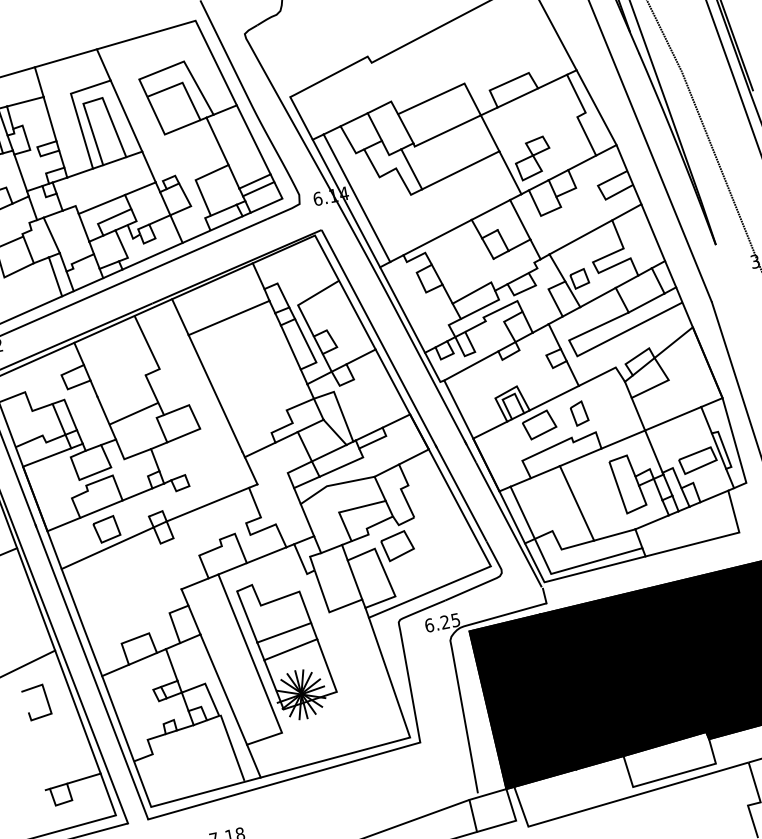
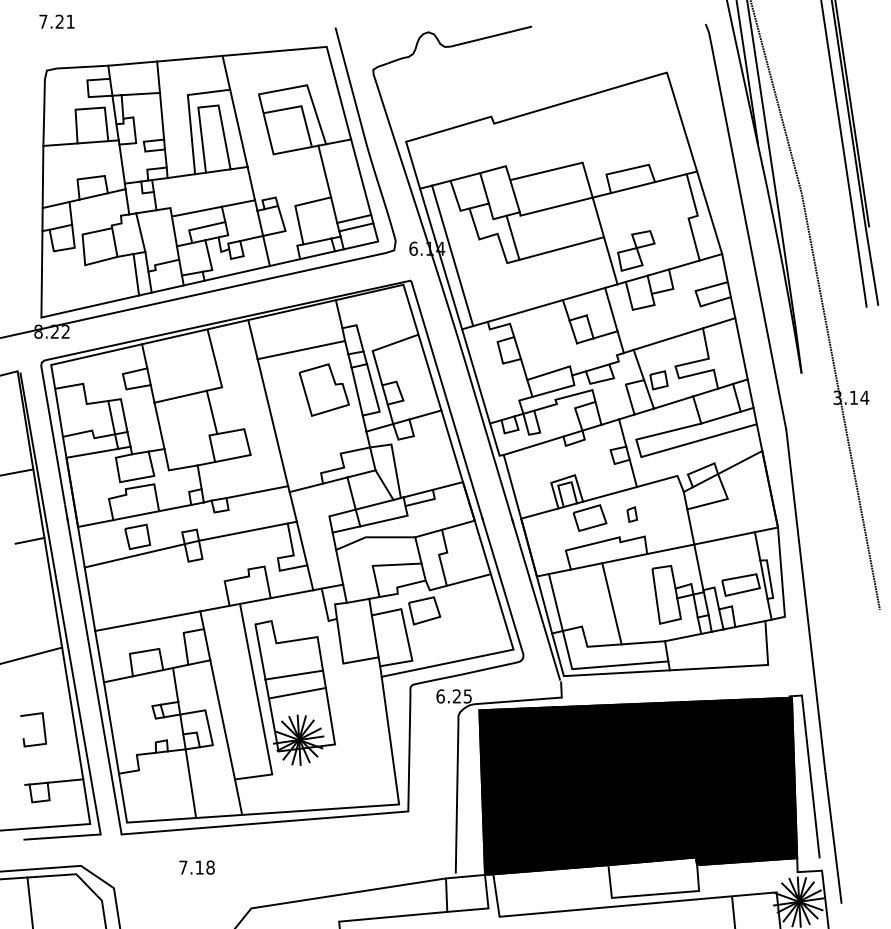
part: (257, 351) -> (323, 389), added
line: (133, 413) -> (180, 396), moved
part: (579, 413) -> (632, 514), size x0.62
line: (213, 463) -> (257, 492), added
line: (266, 504) -> (301, 543), added
line: (434, 507) -> (468, 579), added
line: (132, 608) -> (147, 620), added
line: (46, 700) -> (43, 729), moved
line: (232, 747) -> (190, 783), moved

